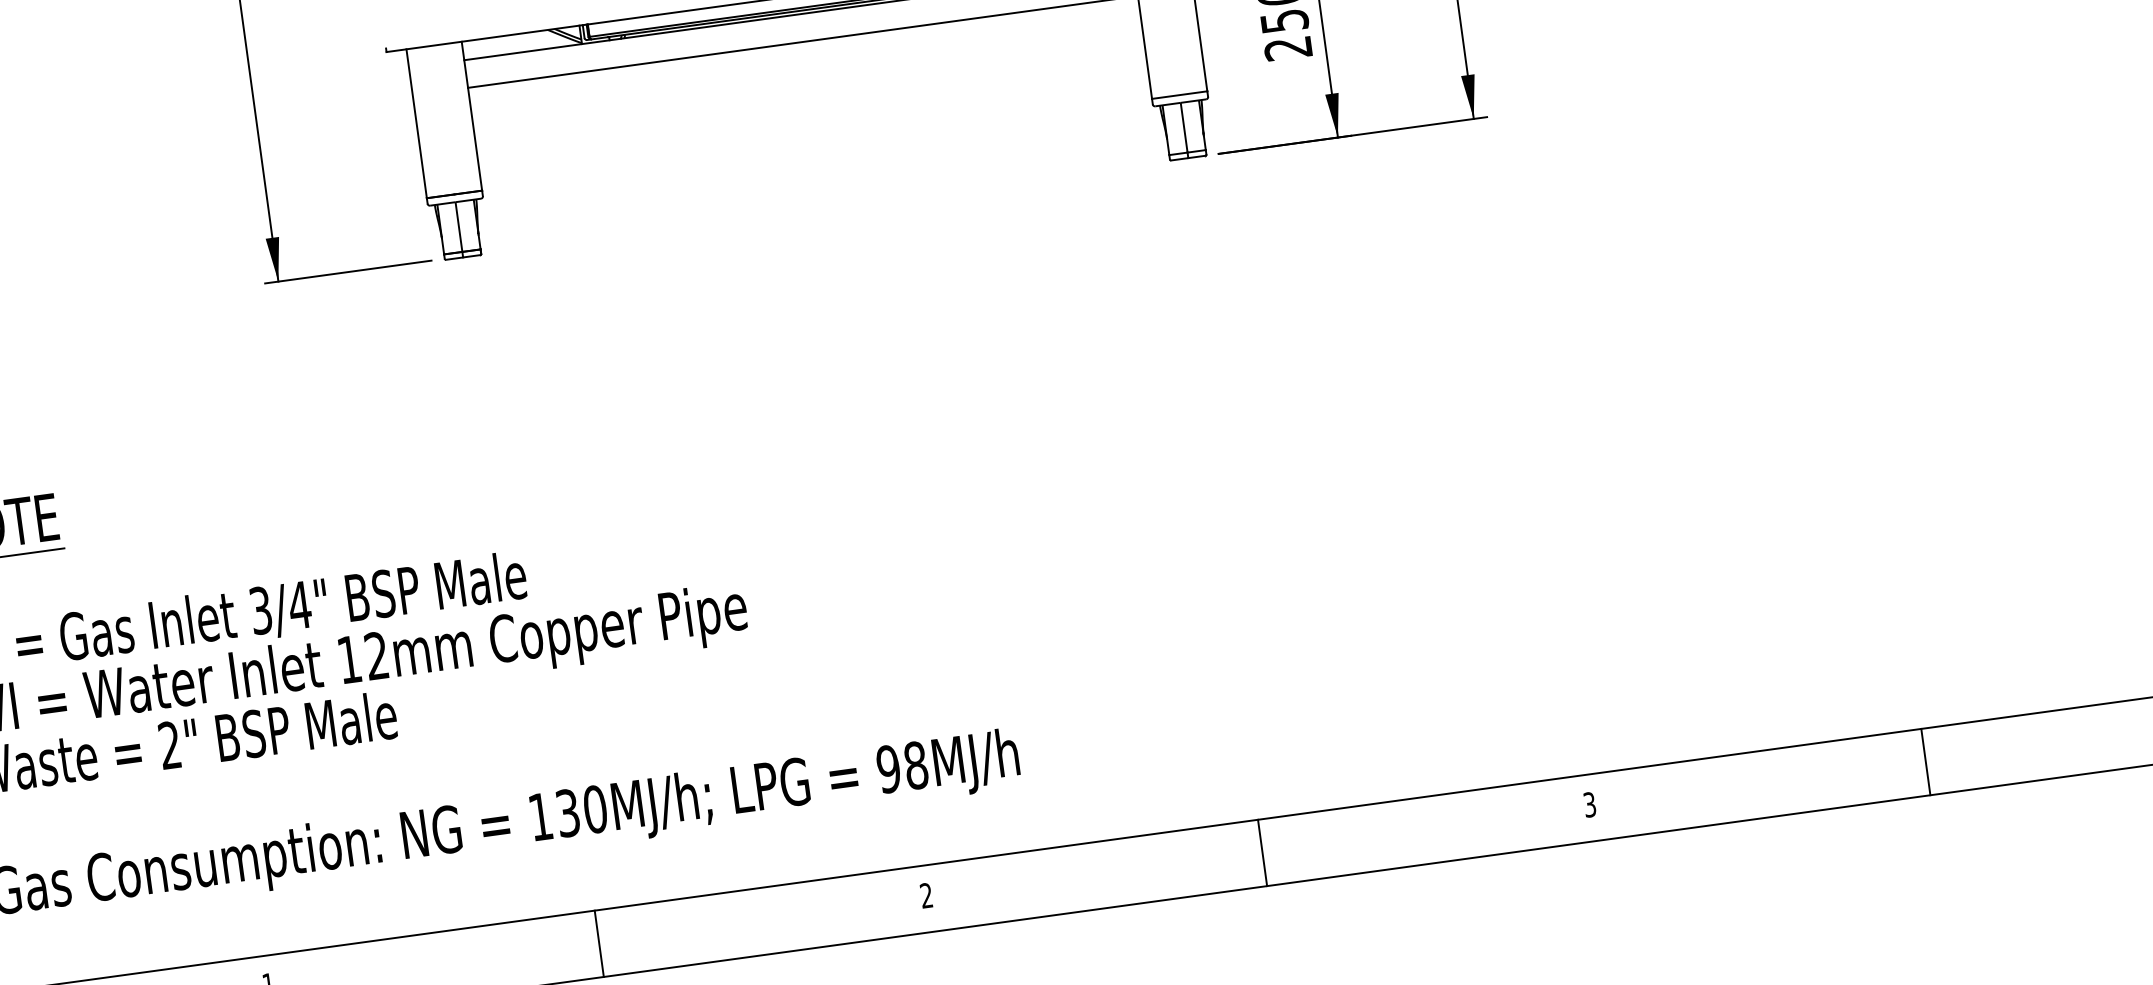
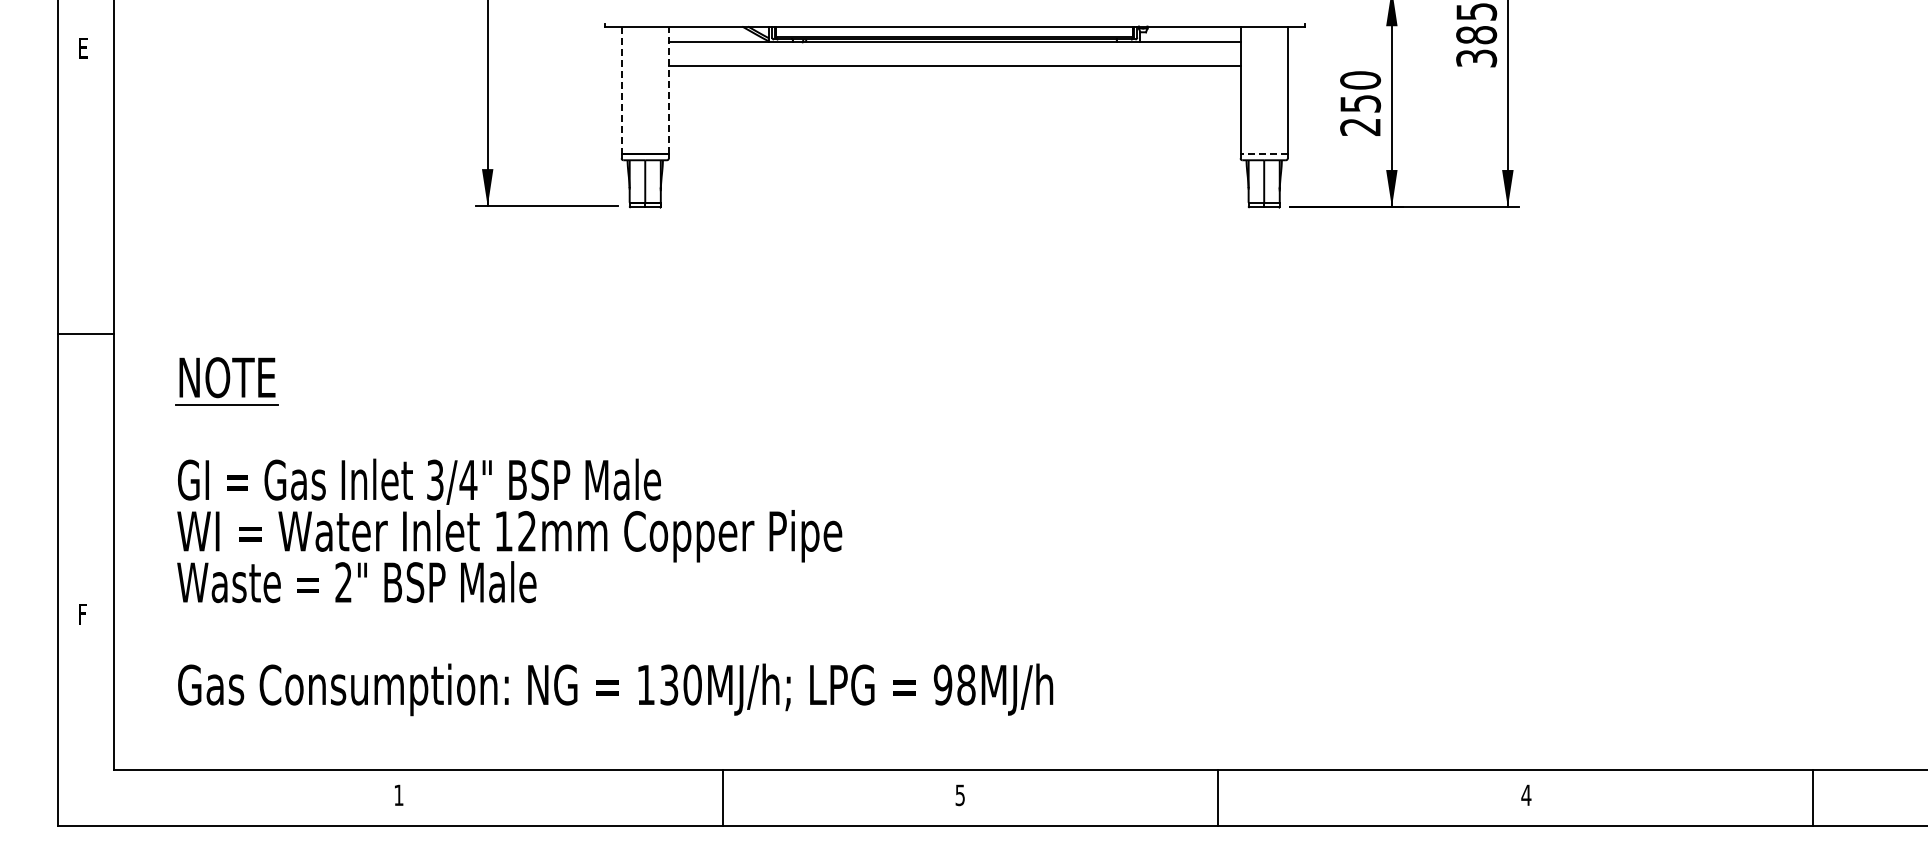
line: (1180, 94) -> (1264, 153), solid -> dashed
line: (471, 116) -> (668, 90), solid -> dashed
line: (416, 124) -> (621, 90), solid -> dashed
text: (1590, 805) -> (1526, 795), 3 -> 4
line: (1262, 852) -> (1217, 797), moved
text: (925, 896) -> (959, 795), 2 -> 5
line: (599, 943) -> (722, 797), moved

